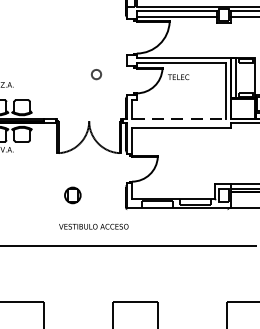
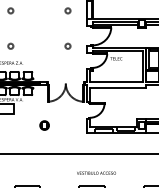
circle: (95, 73) -> (67, 45), moved
line: (178, 119) -> (116, 82), dashed -> solid
part: (72, 195) -> (44, 125), moved
text: (93, 225) -> (96, 172), moved

